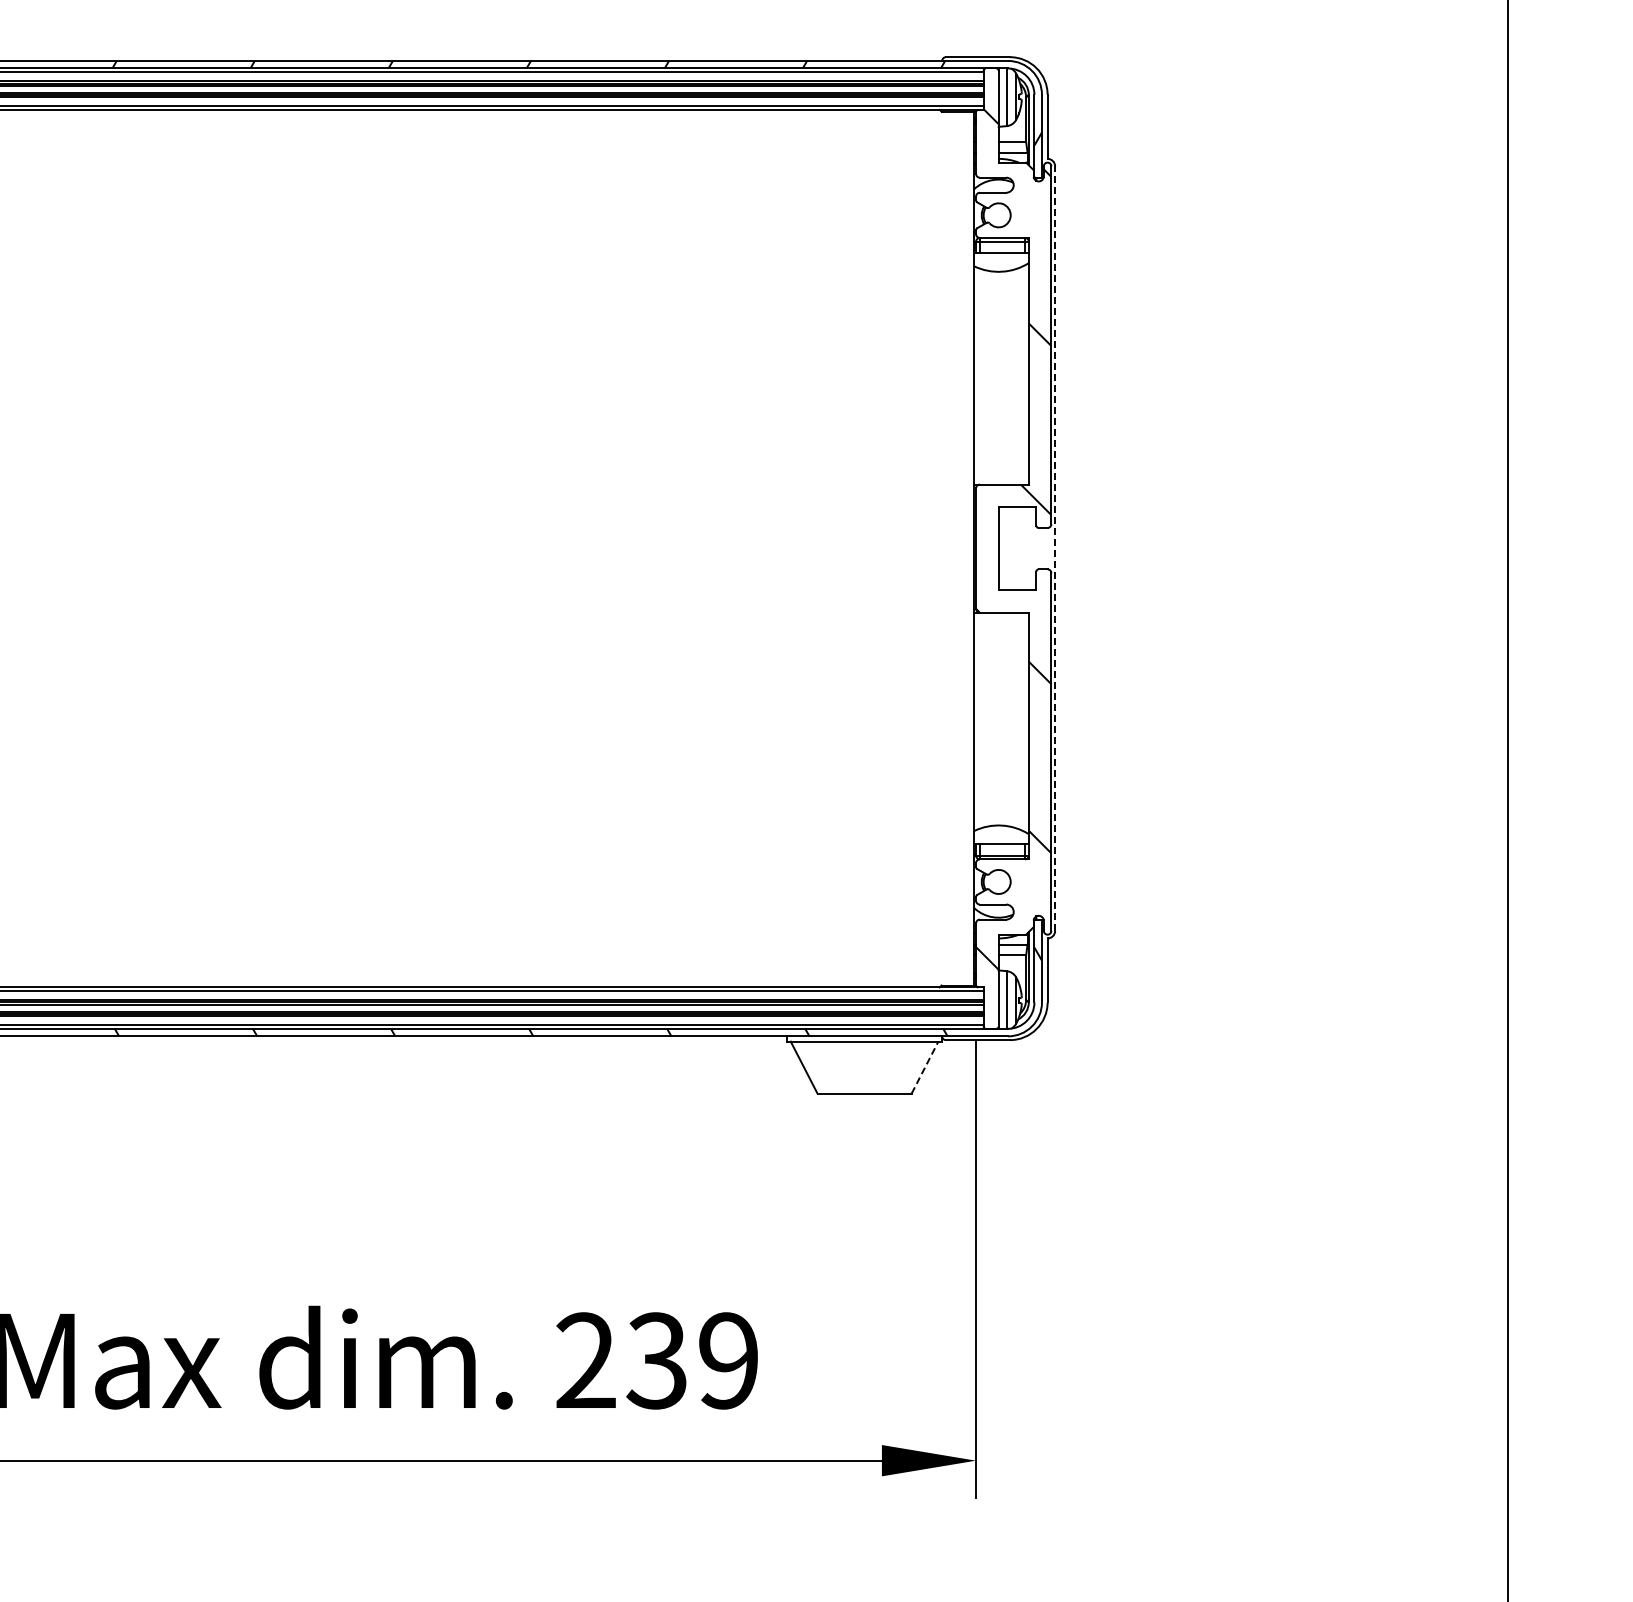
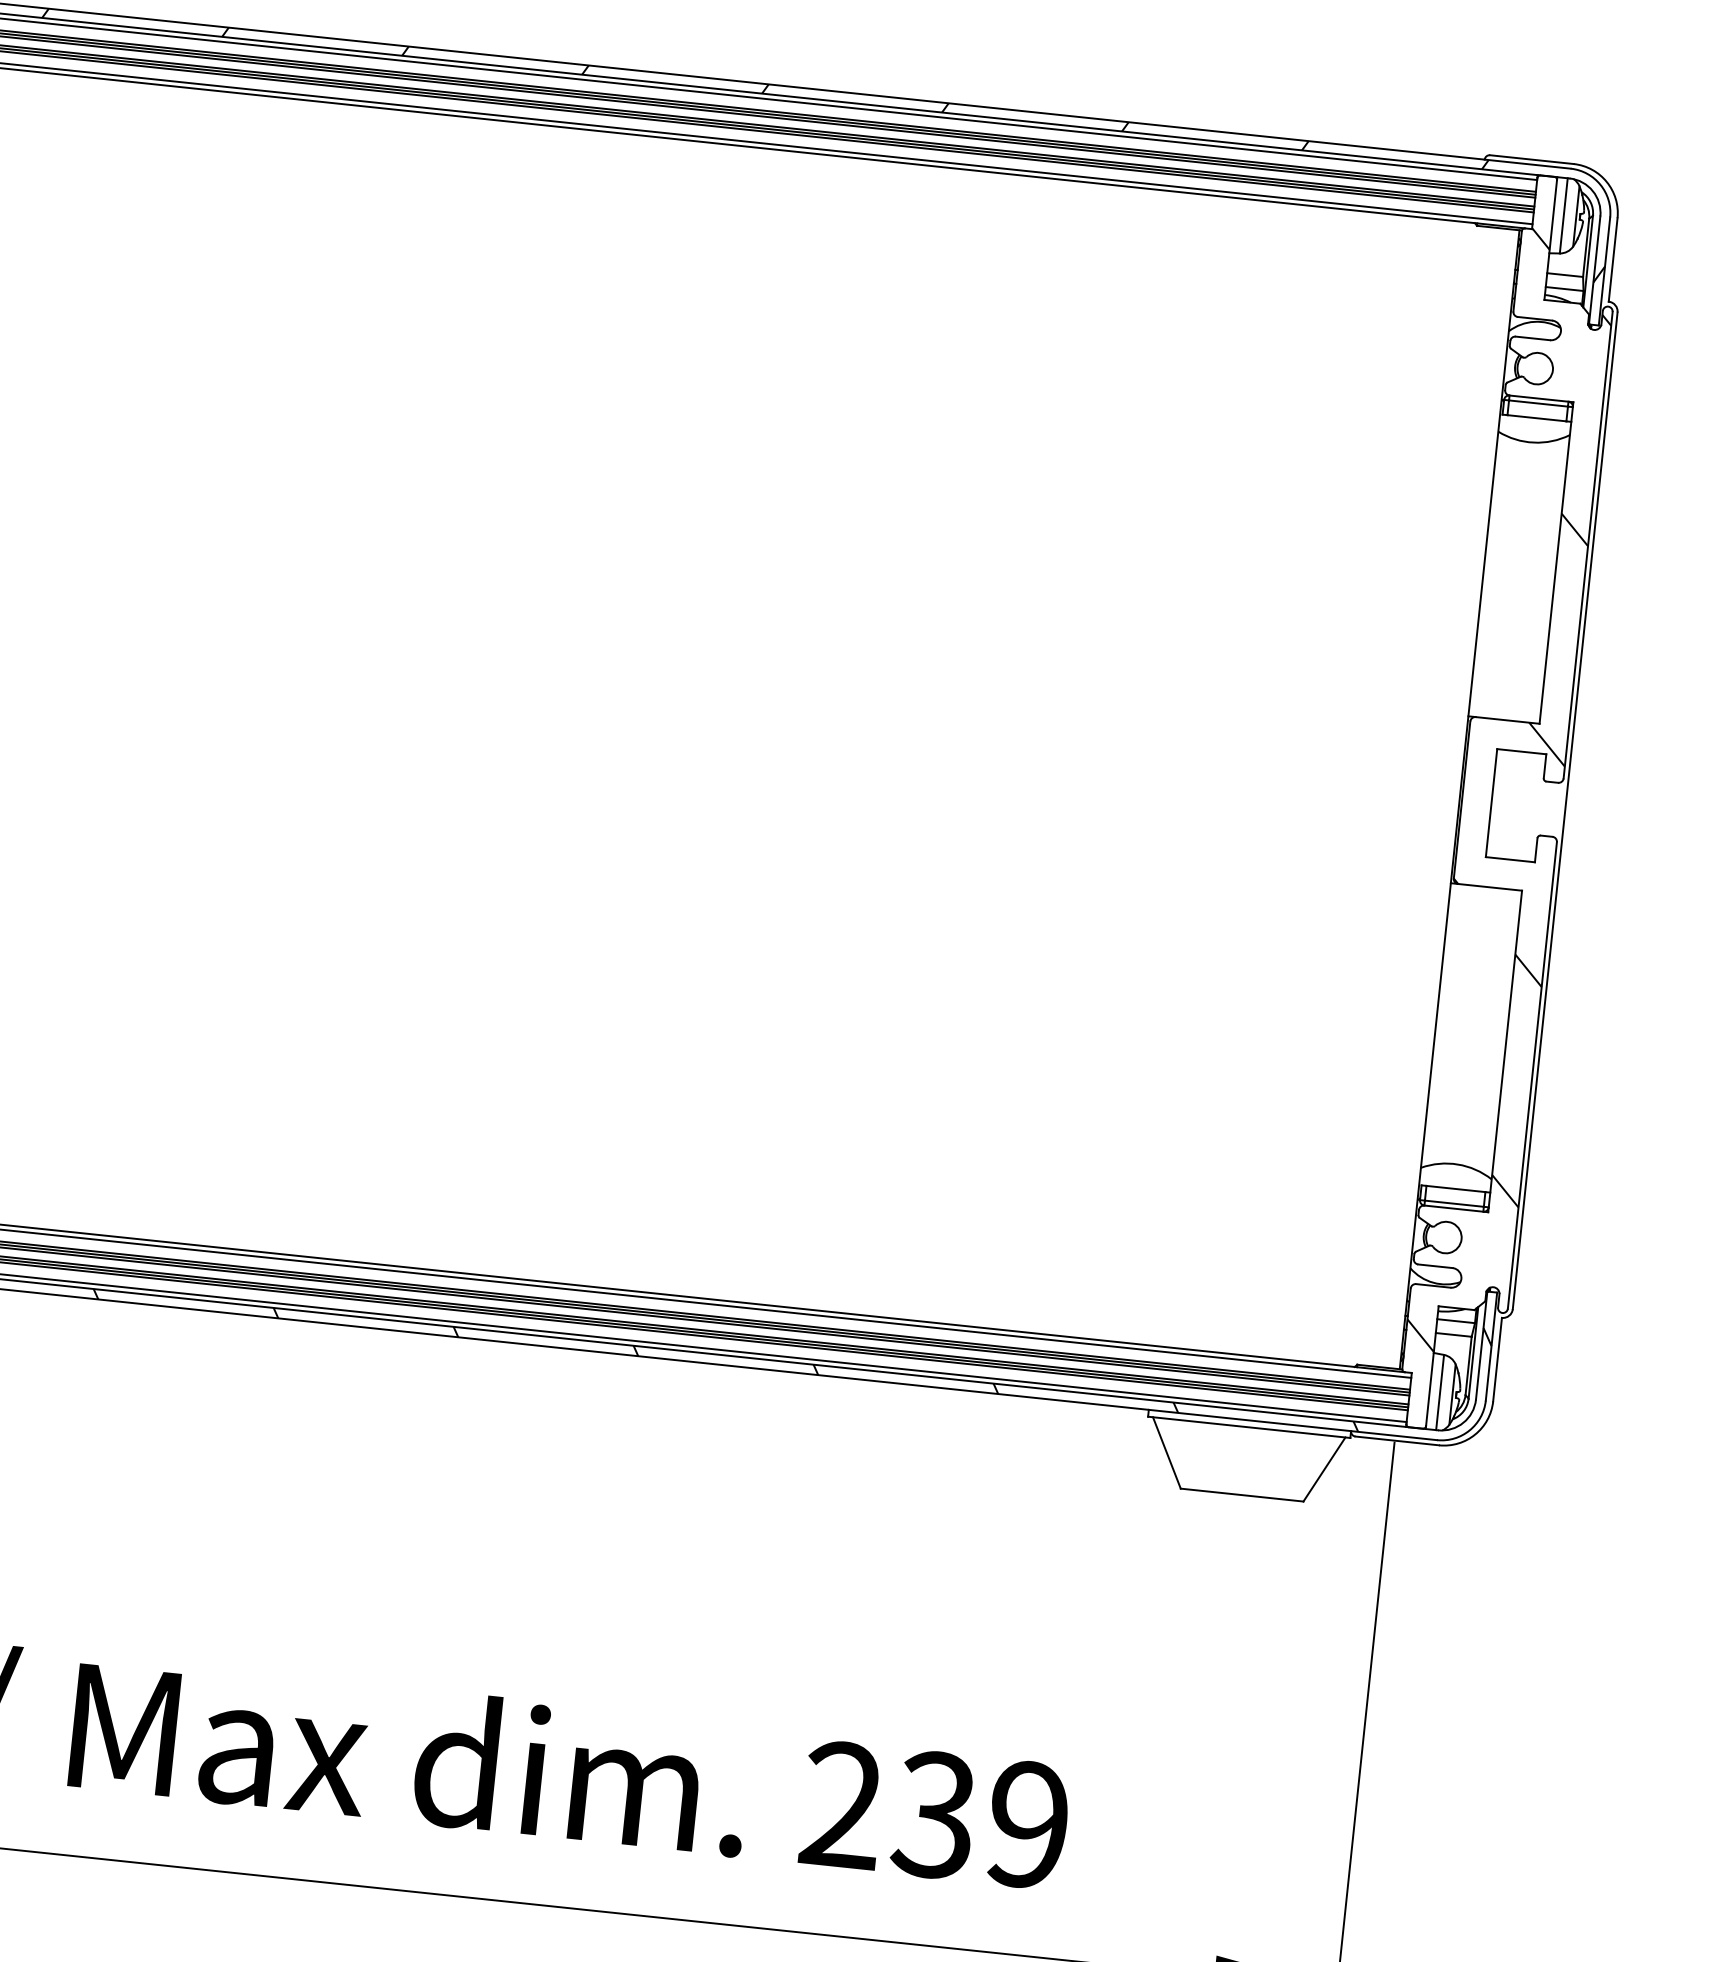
line: (1055, 548) -> (1565, 810), dashed -> solid
line: (925, 1067) -> (1325, 1469), dashed -> solid

